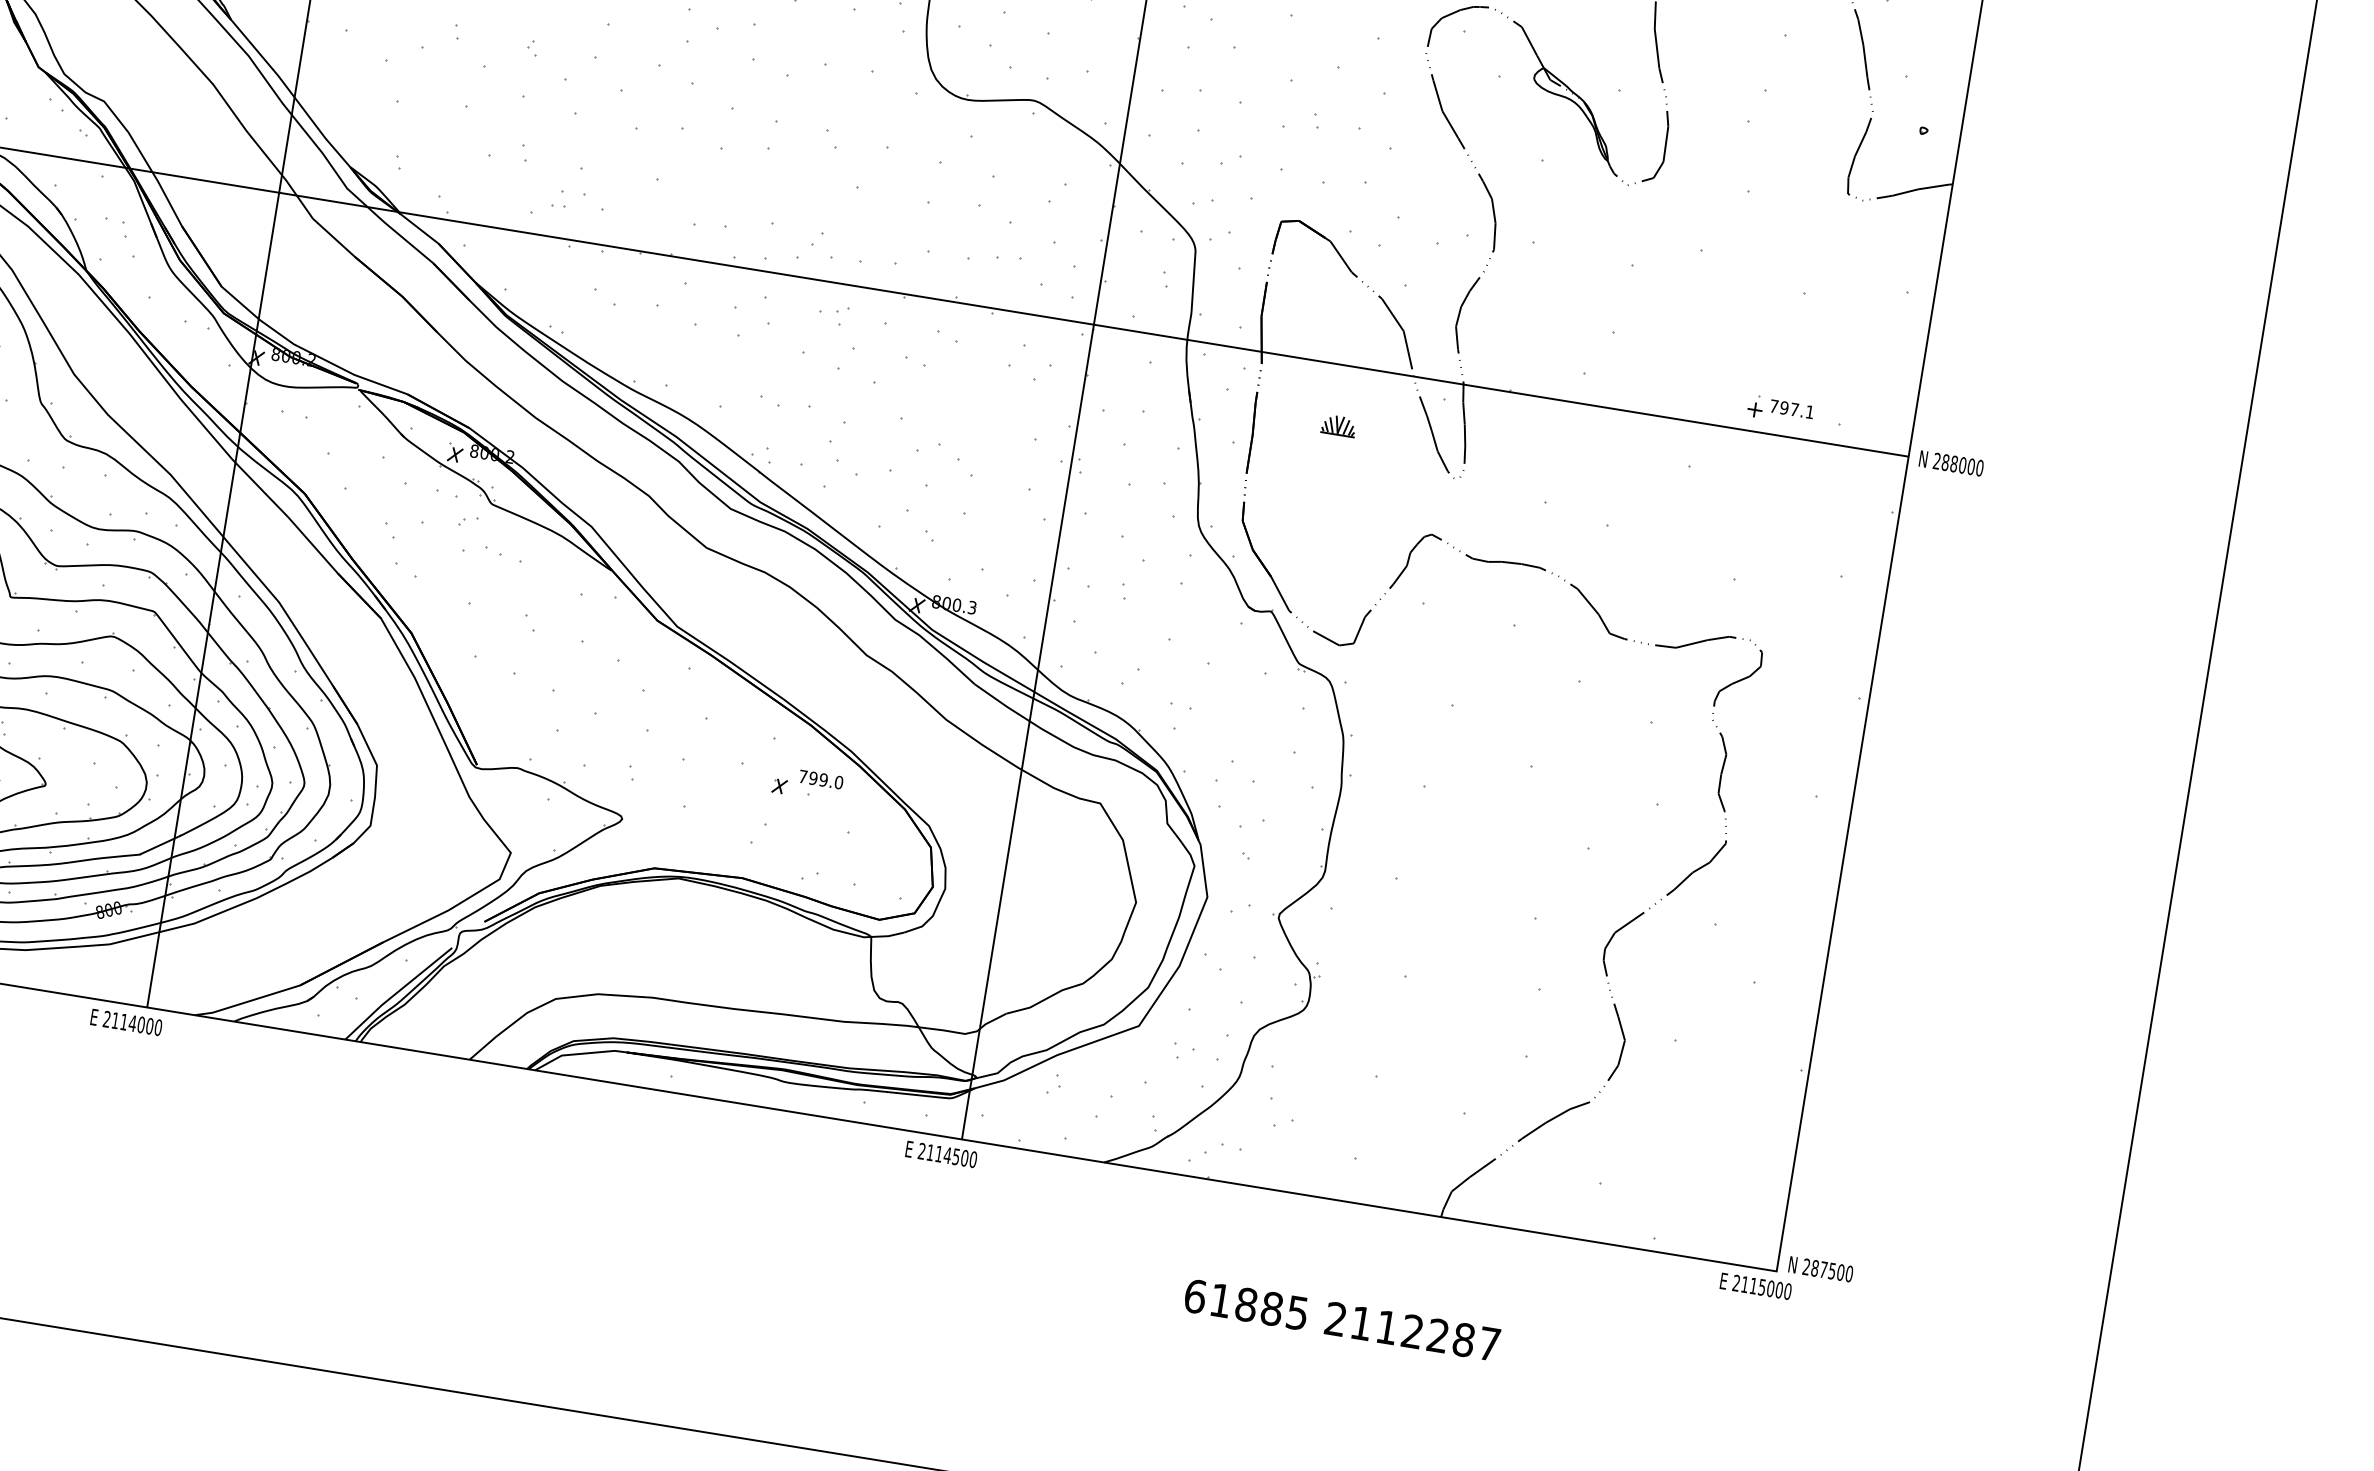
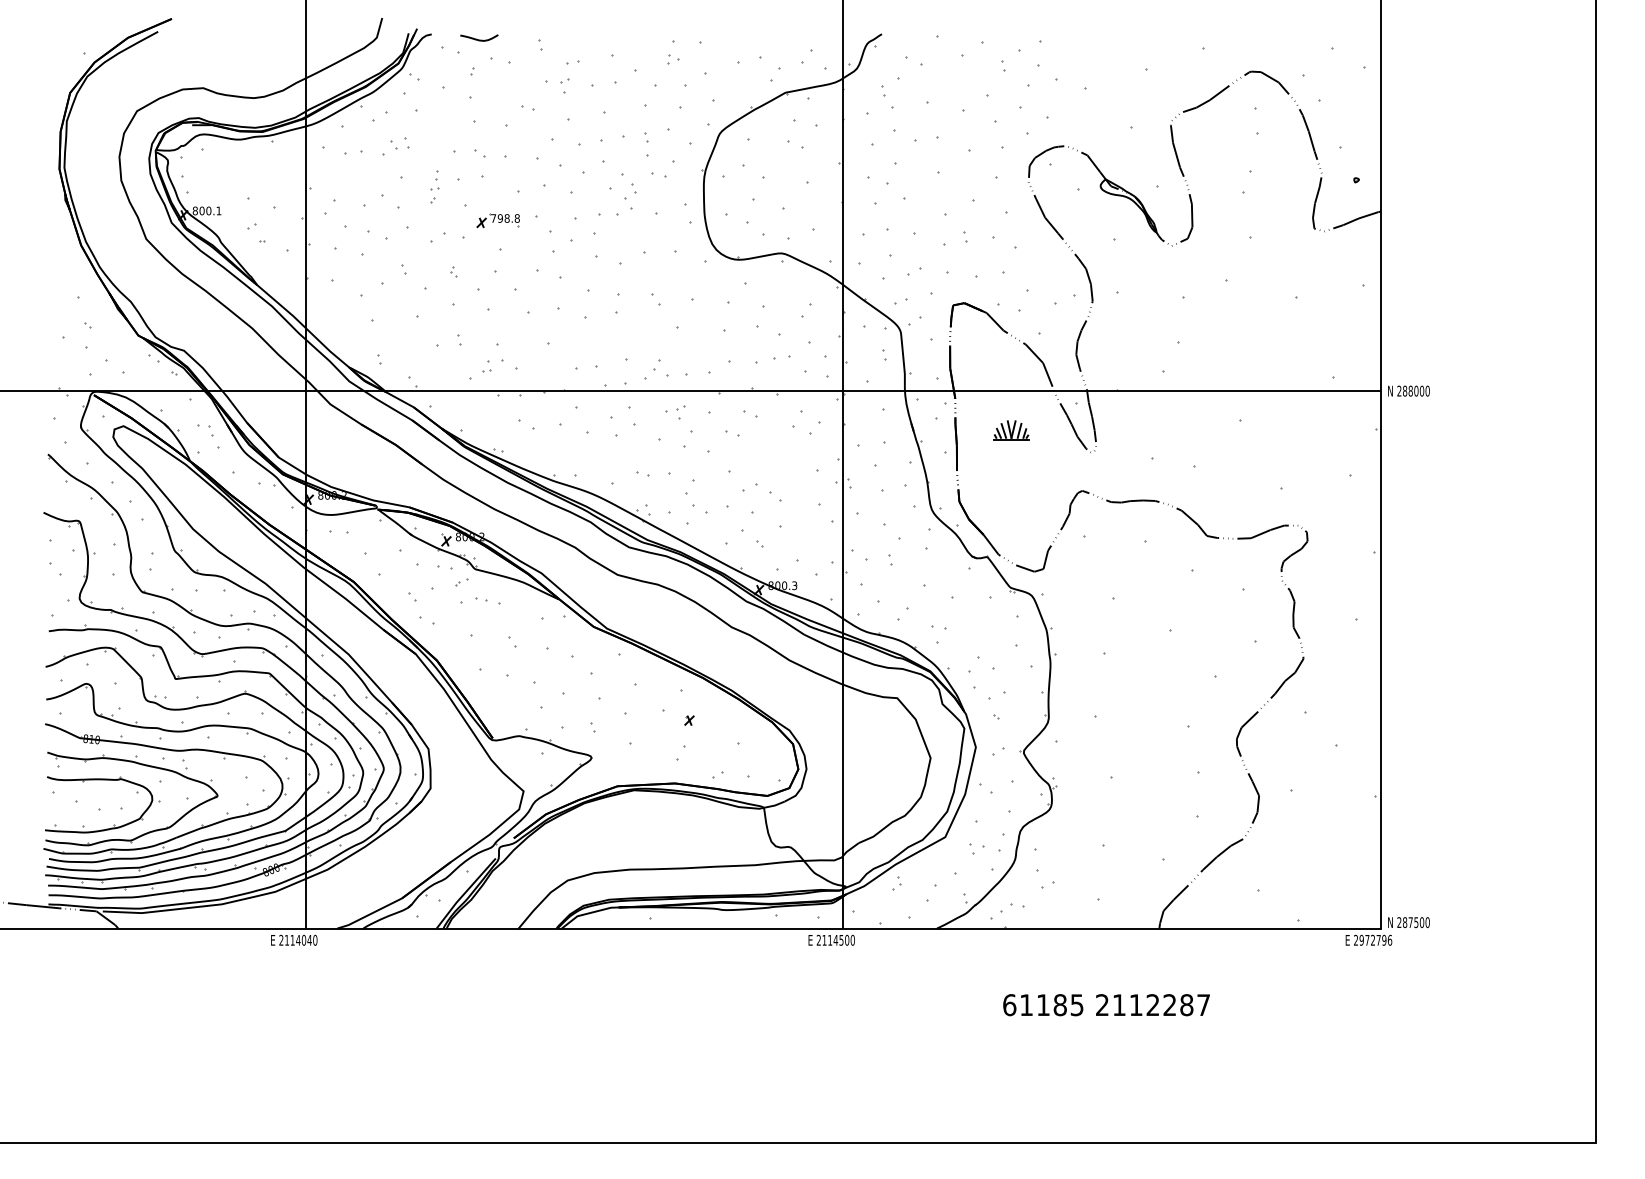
part: (1780, 409) -> (1293, 374), removed
part: (1337, 425) -> (1010, 430), size x1.6
part: (820, 785) -> (715, 715), removed
text: (149, 1024) -> (309, 939), 2114000 -> 2114040
text: (1766, 1286) -> (1375, 939), 2115000 -> 2972796
text: (1246, 1305) -> (1043, 1005), 61885 -> 61185

